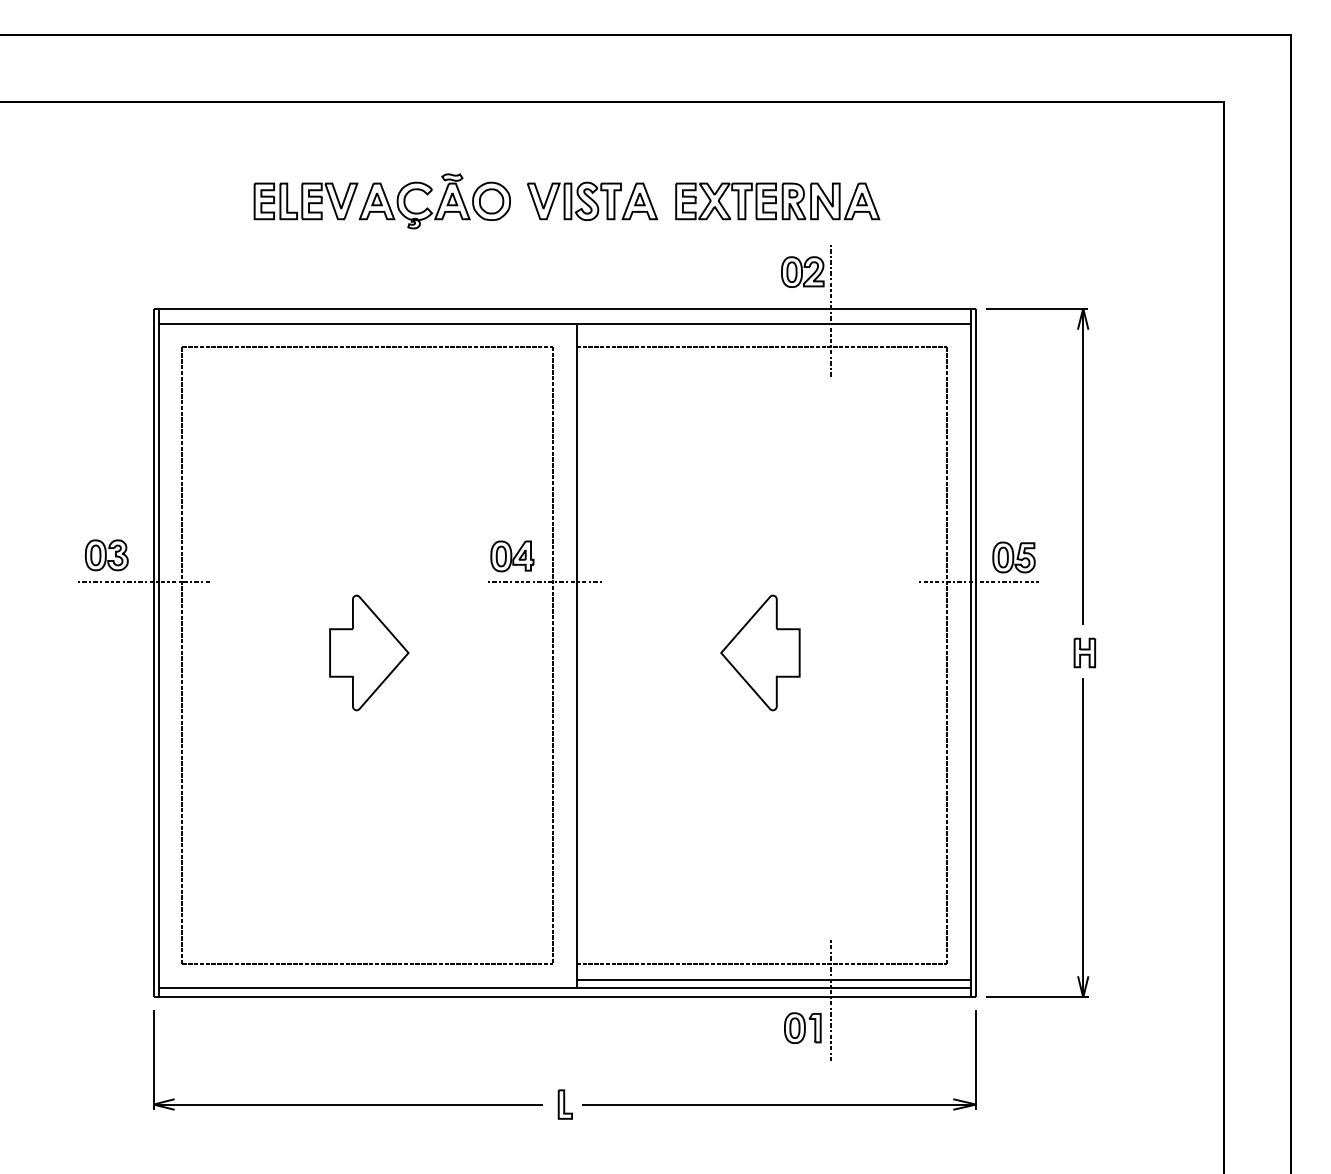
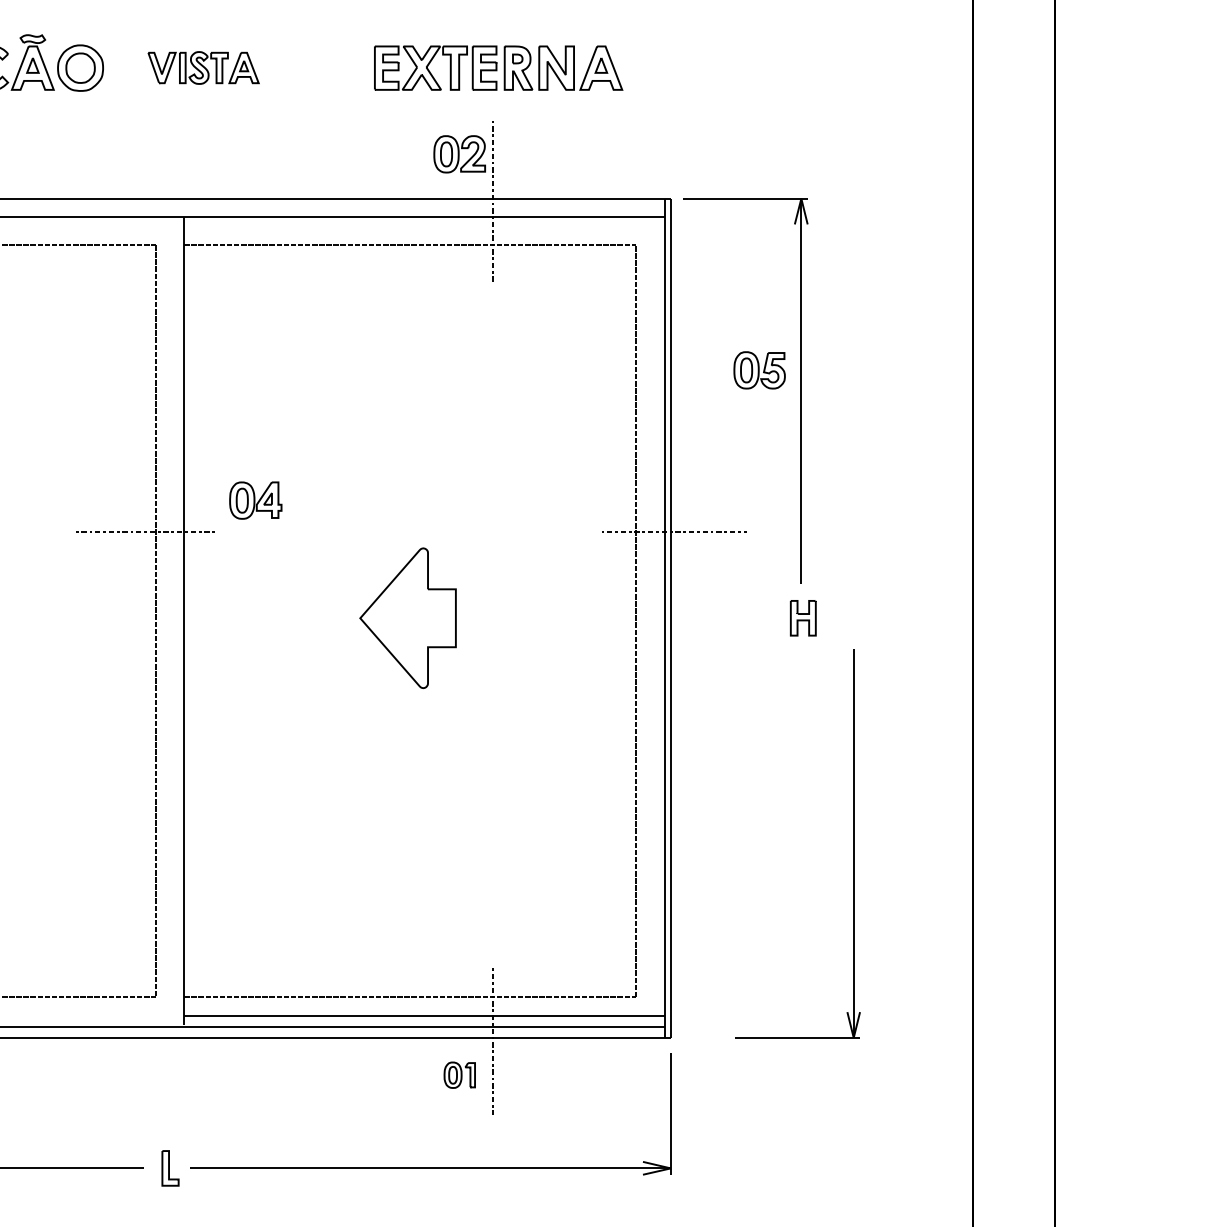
part: (592, 200) -> (203, 67), size x0.7
part: (777, 201) -> (498, 68), moved
part: (512, 556) -> (255, 500), moved
part: (1013, 557) -> (759, 370), moved
part: (1082, 837) -> (852, 843), moved
part: (802, 1027) -> (459, 1074), size x0.7

